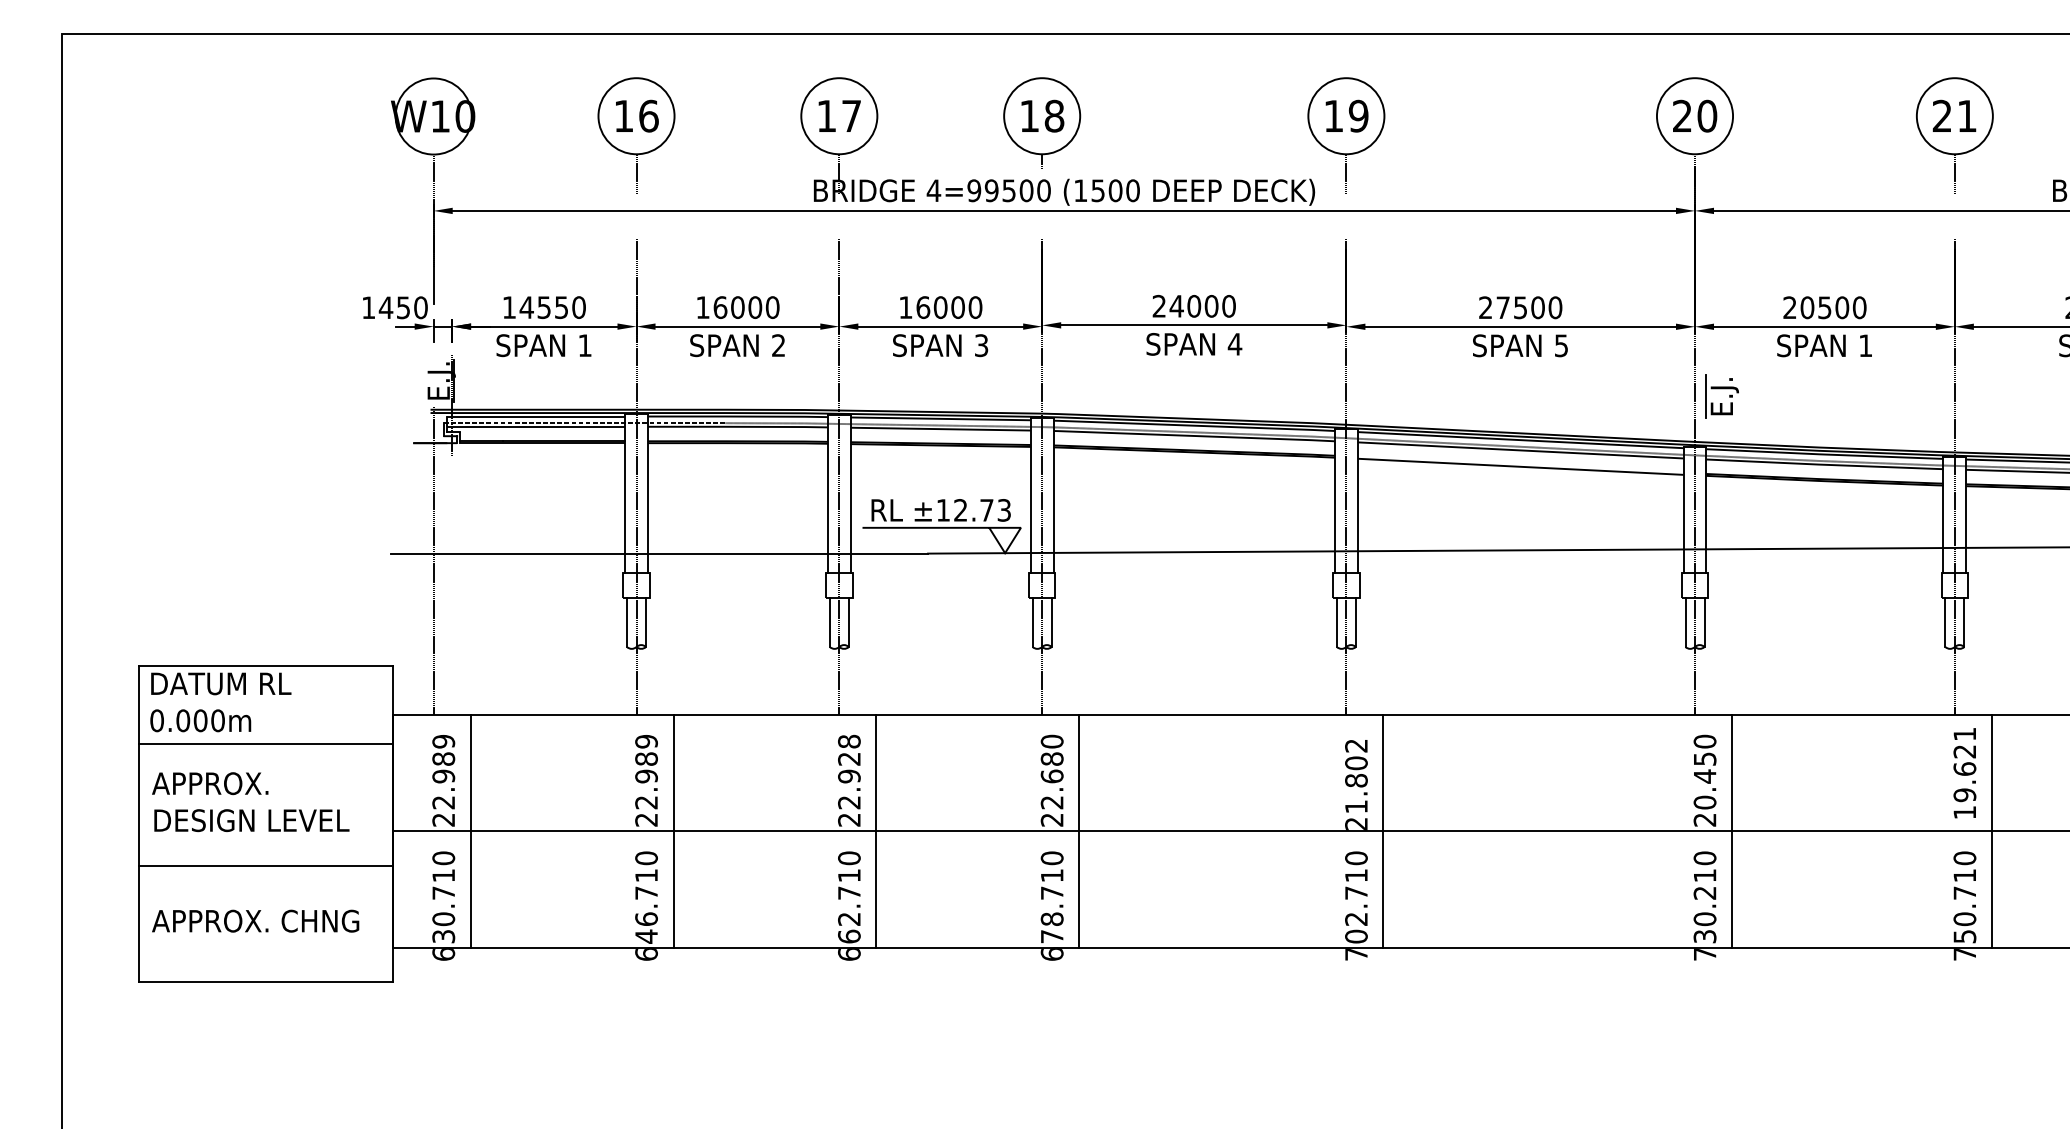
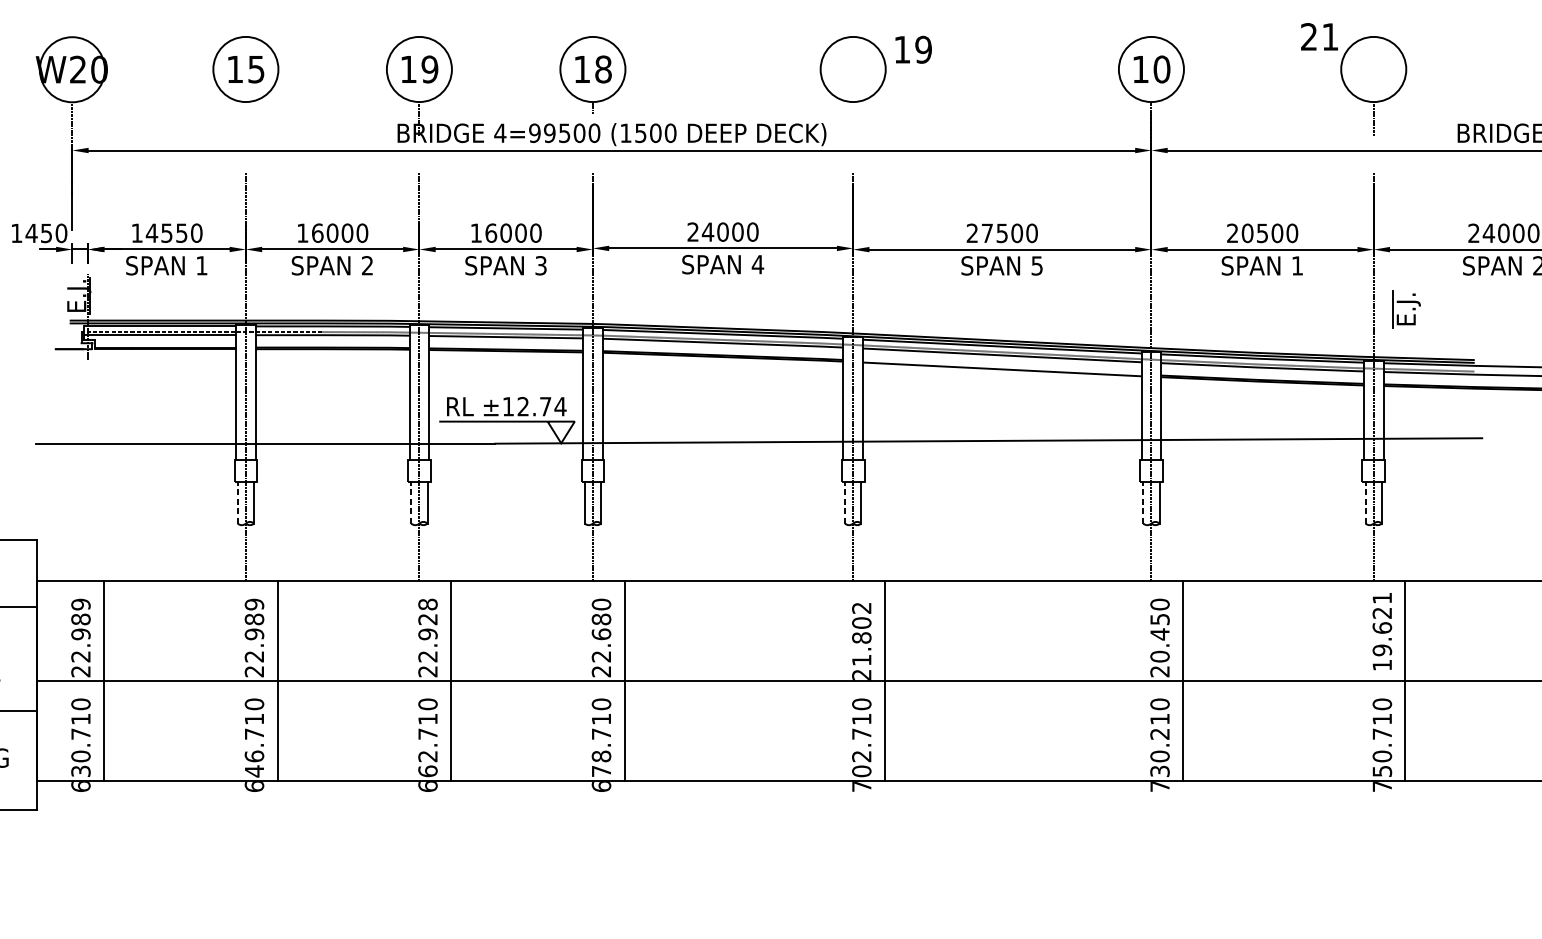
text: (648, 115) -> (256, 68), 16 -> 15
text: (851, 115) -> (429, 68), 17 -> 19
text: (1346, 115) -> (913, 49), moved
text: (1682, 115) -> (1140, 68), 20 -> 10
text: (1954, 115) -> (1319, 36), moved
text: (440, 116) -> (78, 69), W10 -> W20
line: (636, 174) -> (245, 119), removed
line: (1346, 174) -> (853, 119), removed
part: (1721, 389) -> (1405, 303), moved
text: (1004, 510) -> (560, 406), ±12.73 -> ±12.74
line: (433, 559) -> (72, 448), removed
line: (627, 622) -> (238, 502), solid -> dashed
line: (829, 622) -> (410, 502), solid -> dashed
line: (1336, 622) -> (844, 502), solid -> dashed
line: (1685, 622) -> (1143, 502), solid -> dashed
line: (1945, 622) -> (1365, 502), solid -> dashed

